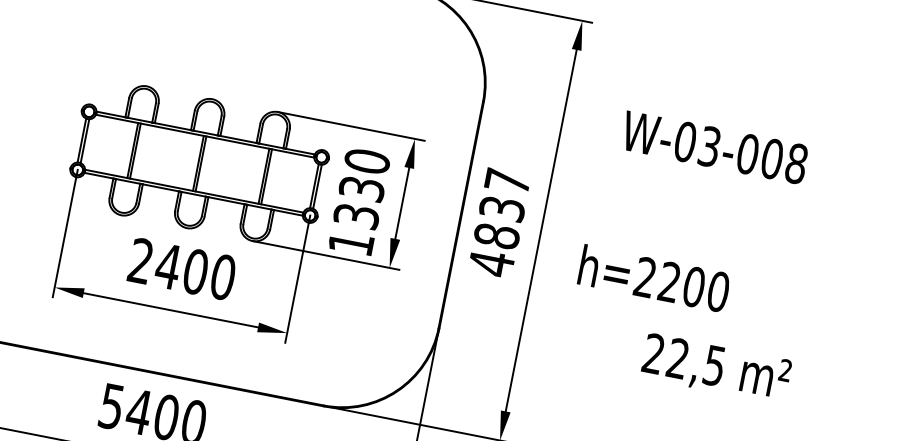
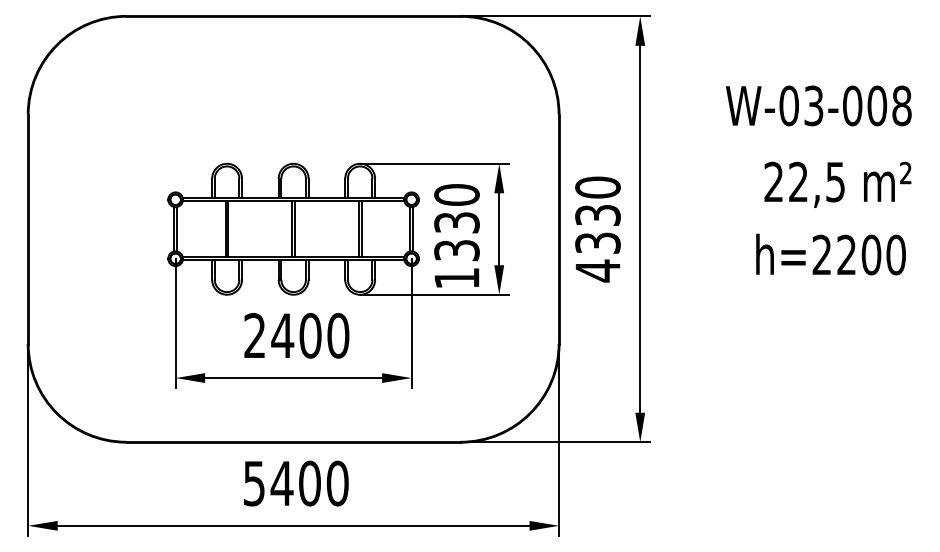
text: (714, 147) -> (818, 105), moved
text: (501, 207) -> (597, 214), 4837 -> 4330
text: (653, 278) -> (830, 254), moved
text: (716, 368) -> (837, 184), moved

